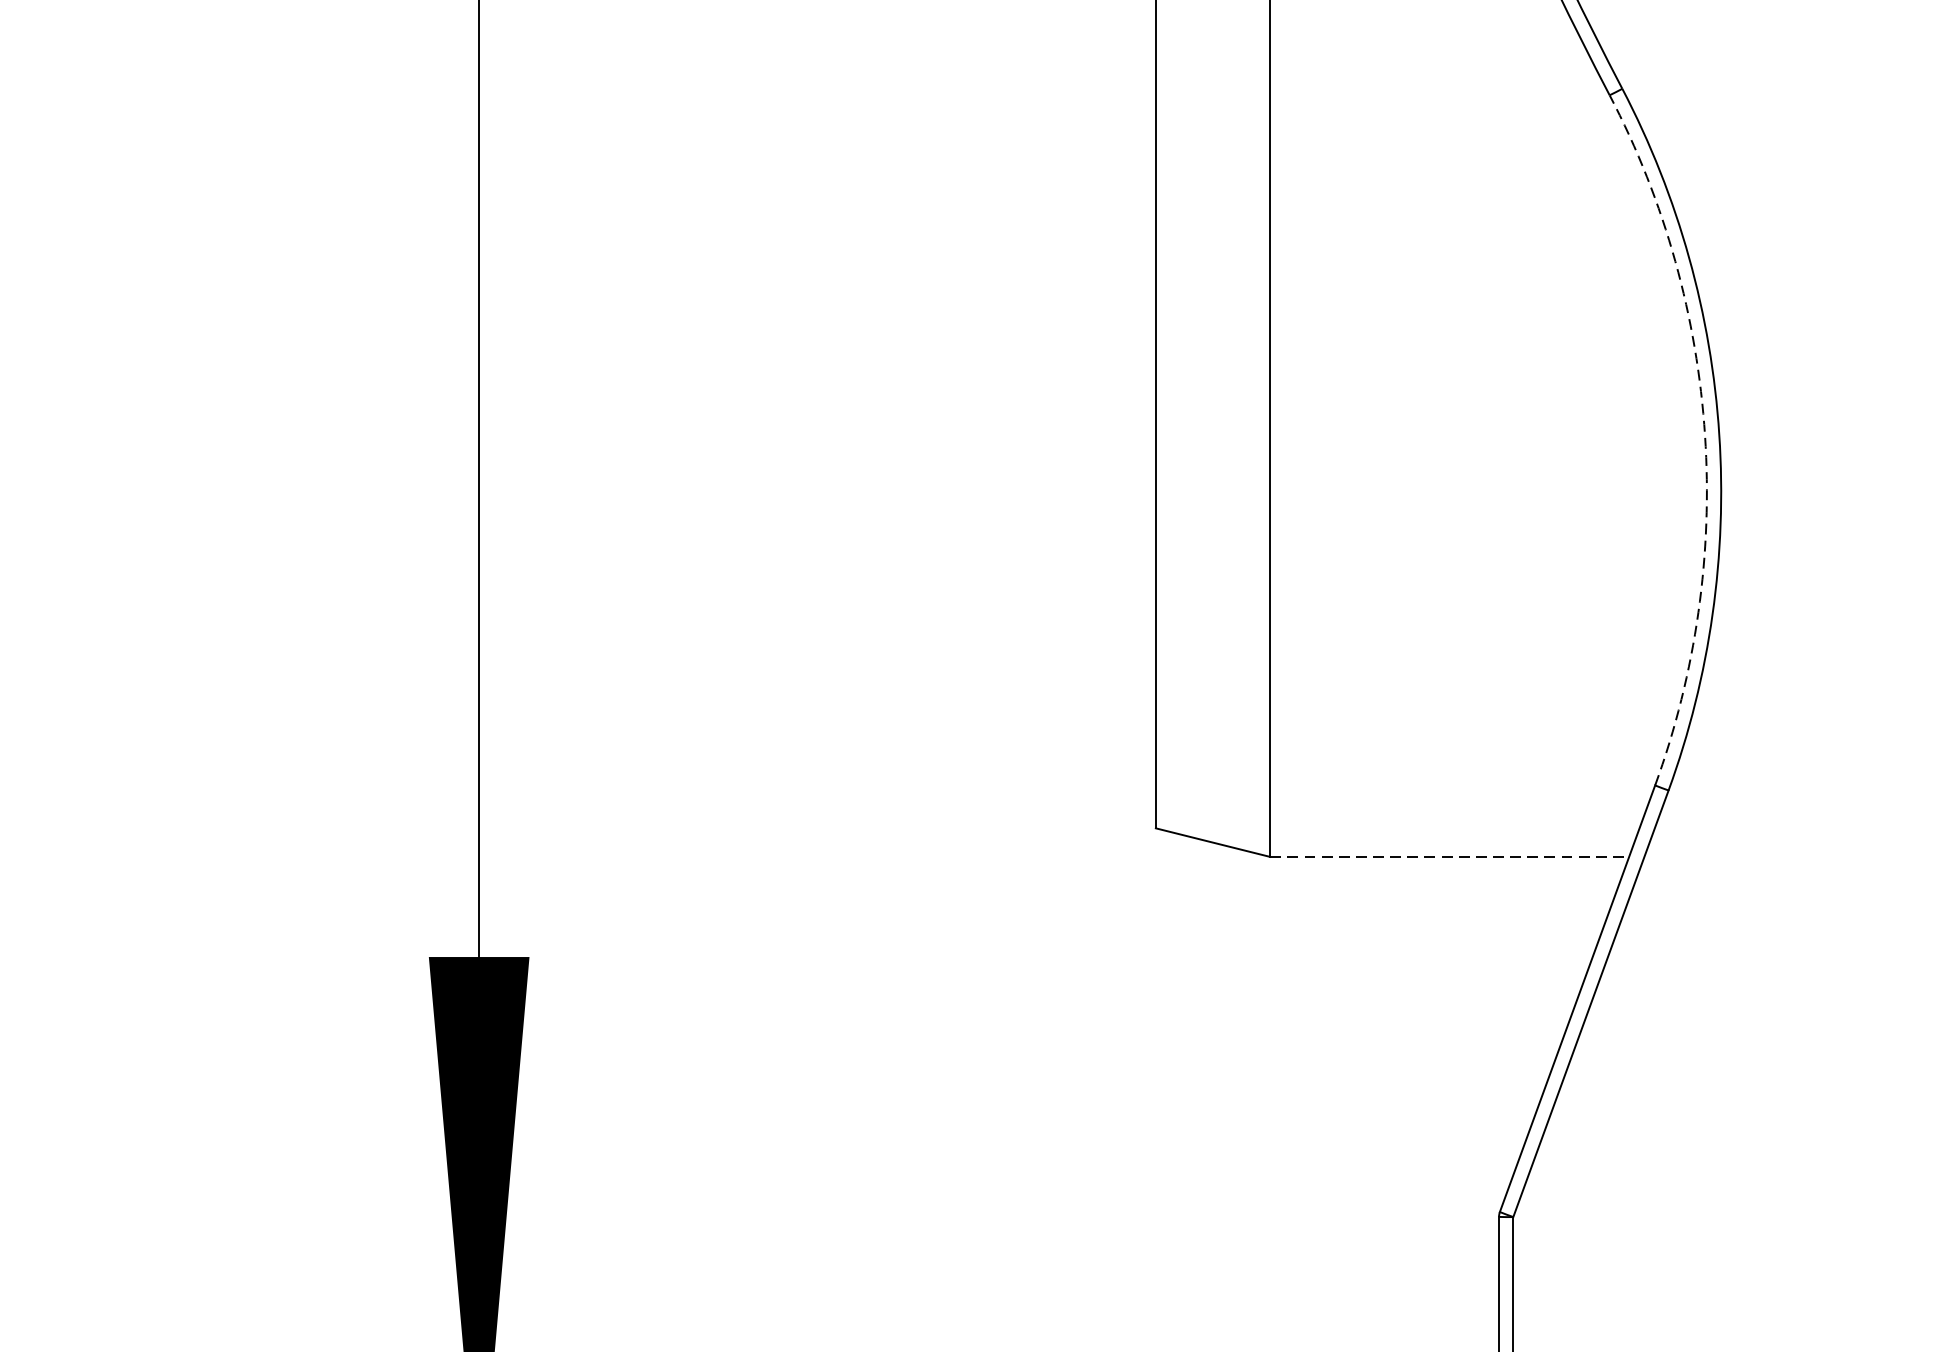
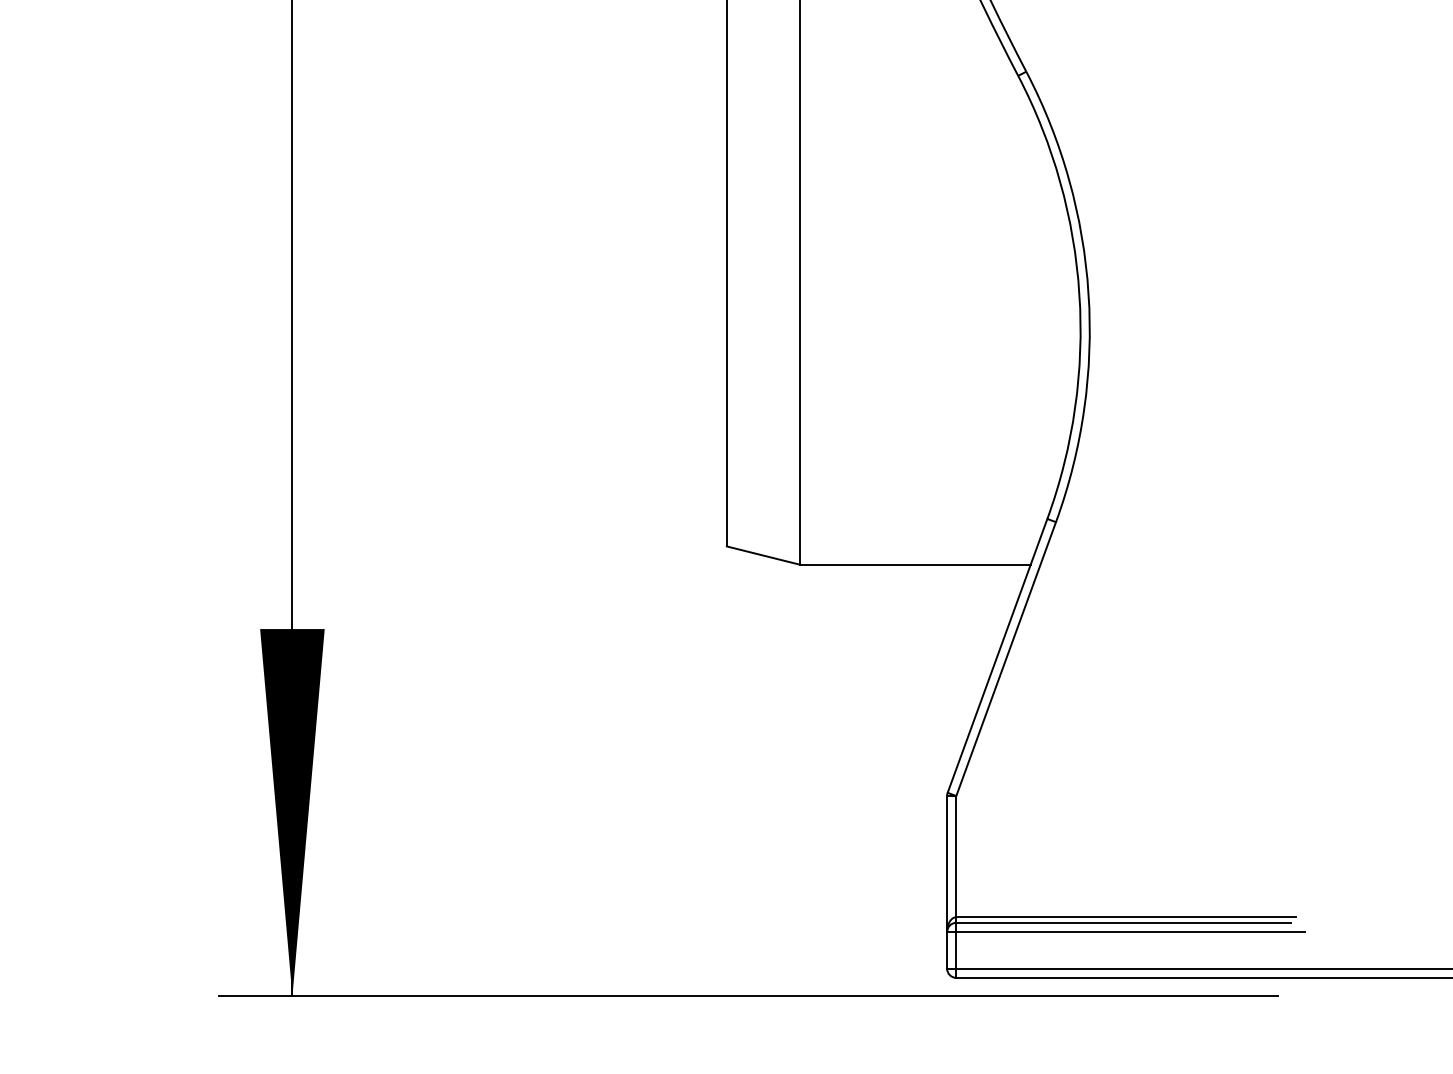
arc: (1705, 435) -> (1079, 294), dashed -> solid
line: (1449, 856) -> (915, 564), dashed -> solid

